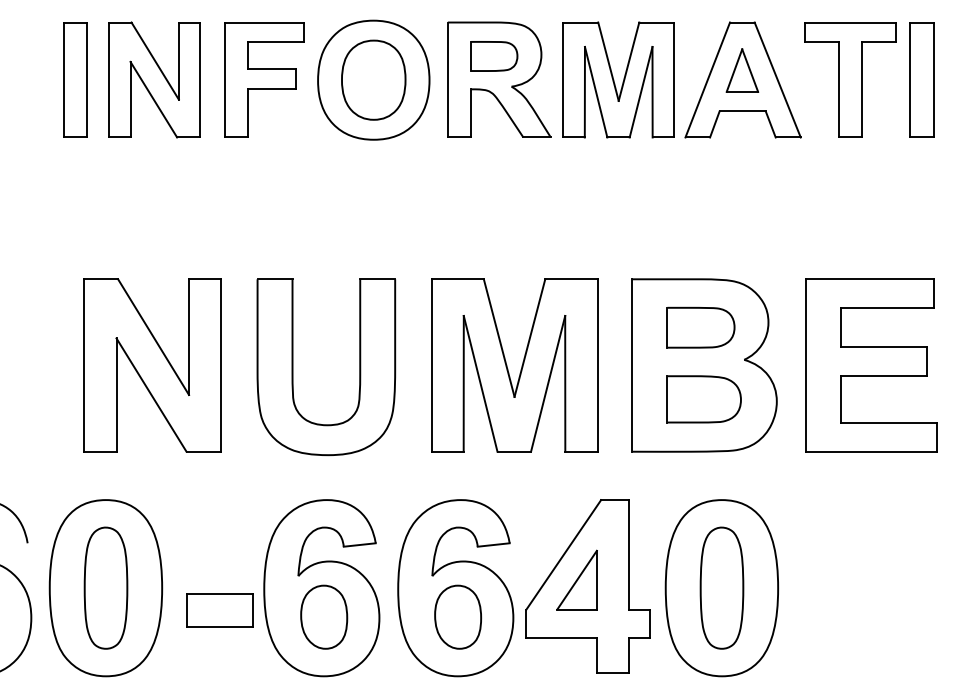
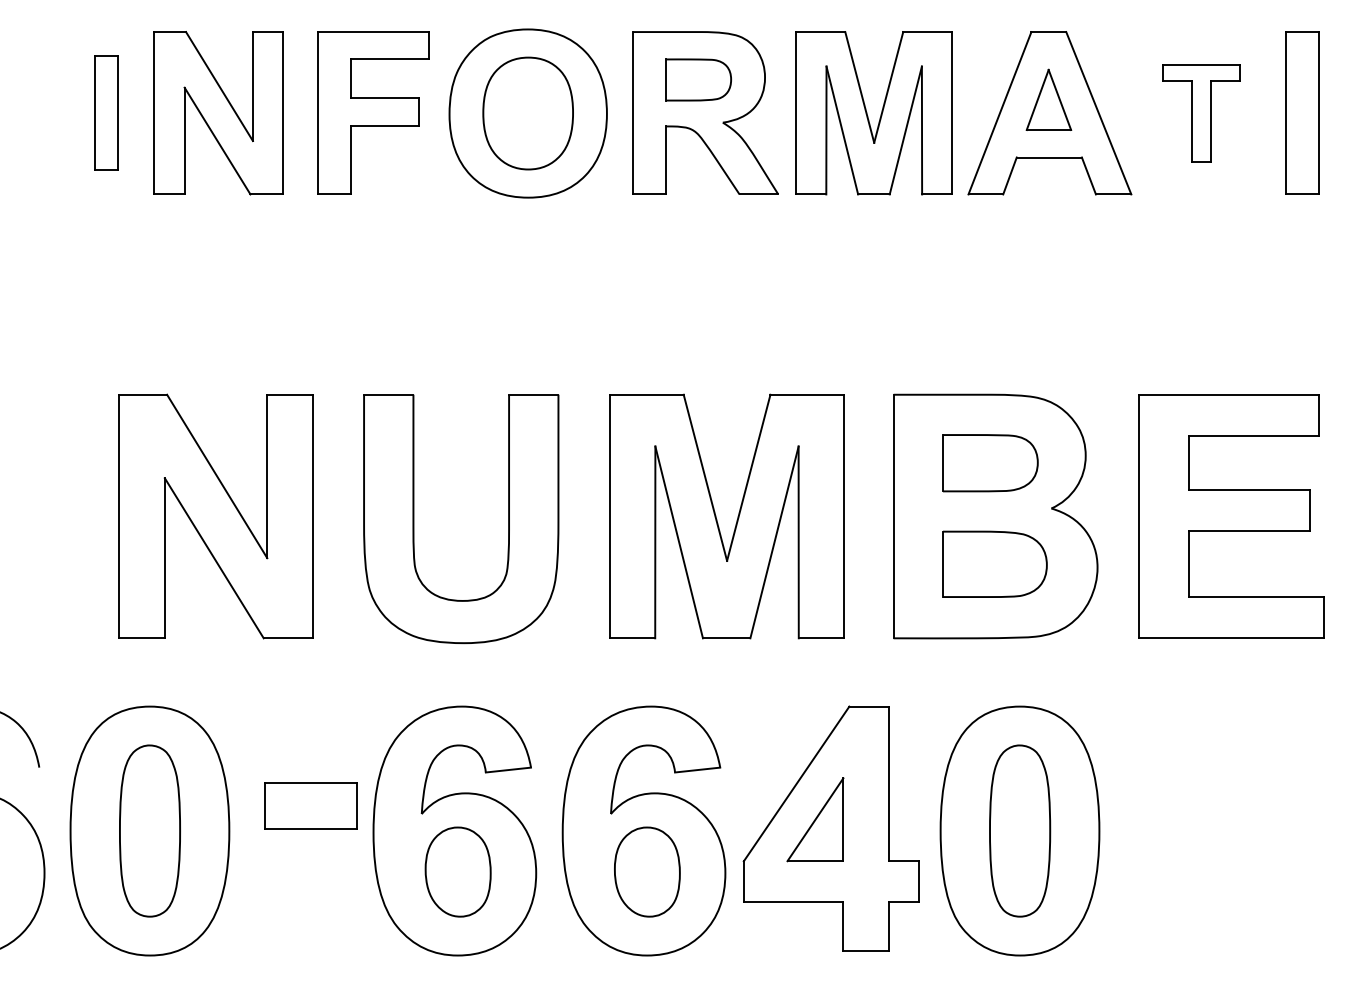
part: (75, 79) -> (106, 112), size x0.7
part: (850, 79) -> (1201, 112), size x0.6
part: (219, 610) -> (310, 806), moved

